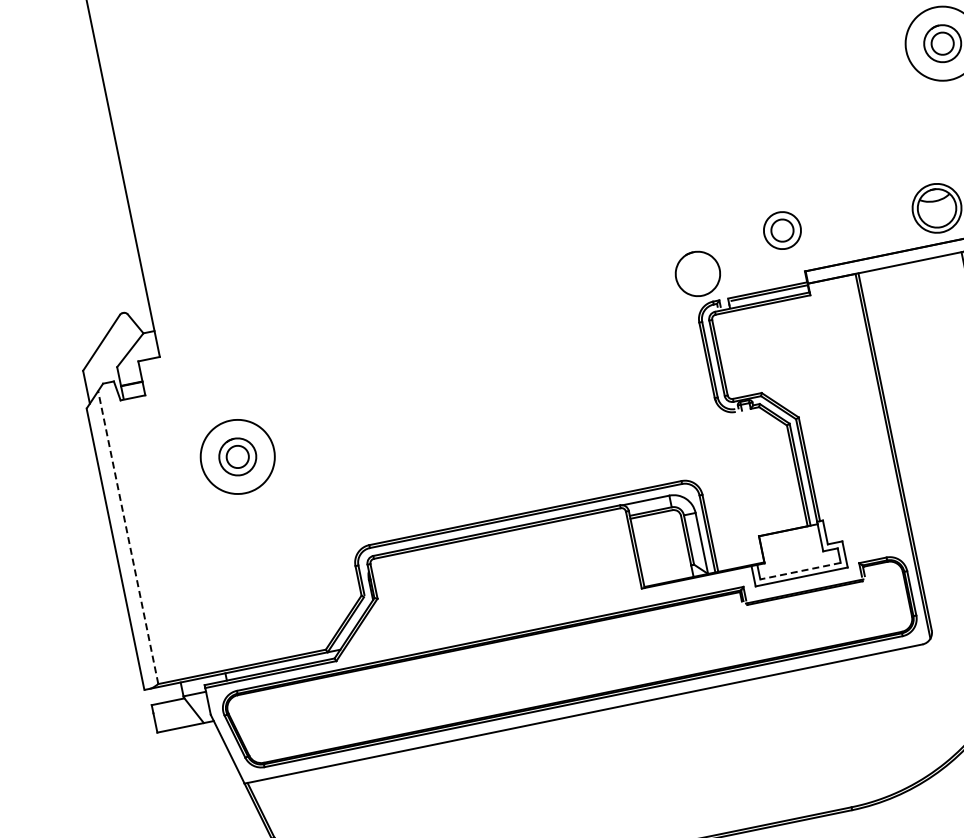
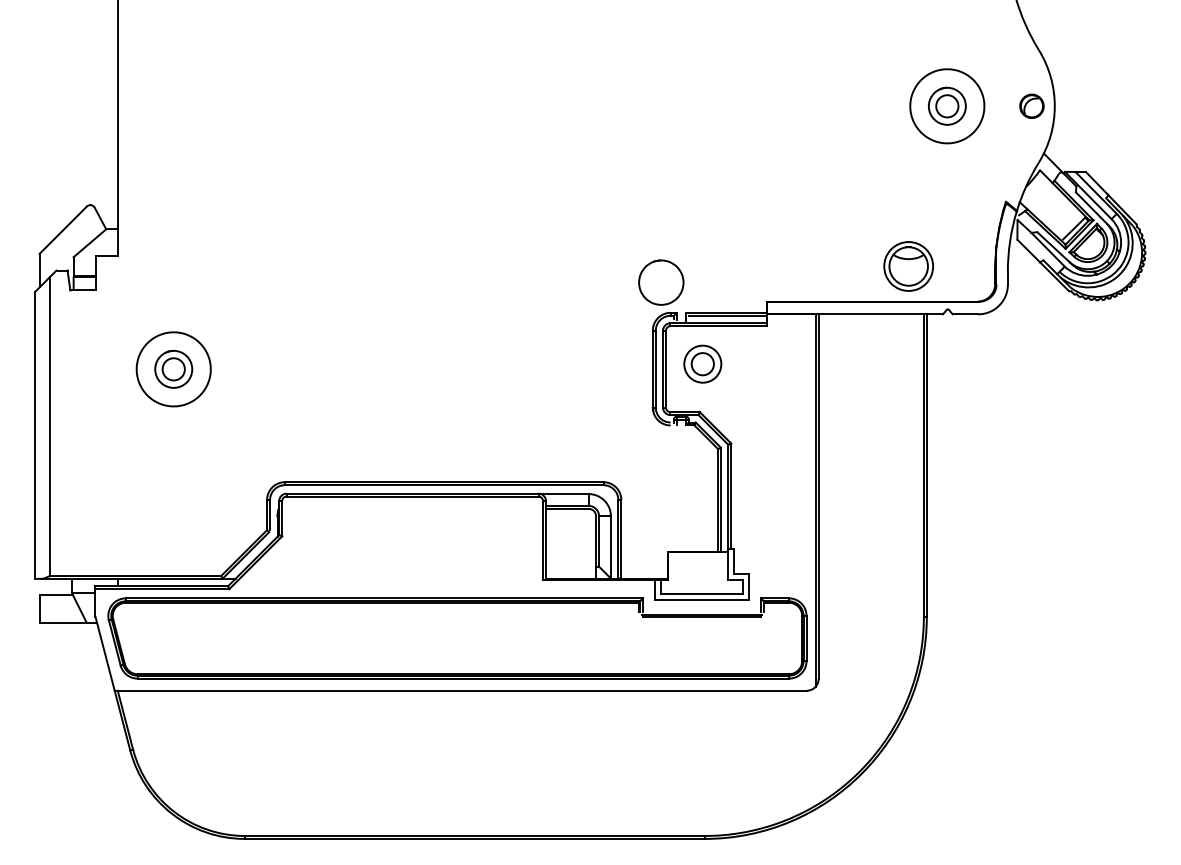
part: (782, 229) -> (702, 363), moved
line: (128, 537) -> (50, 426), dashed -> solid
line: (800, 571) -> (701, 594), dashed -> solid

